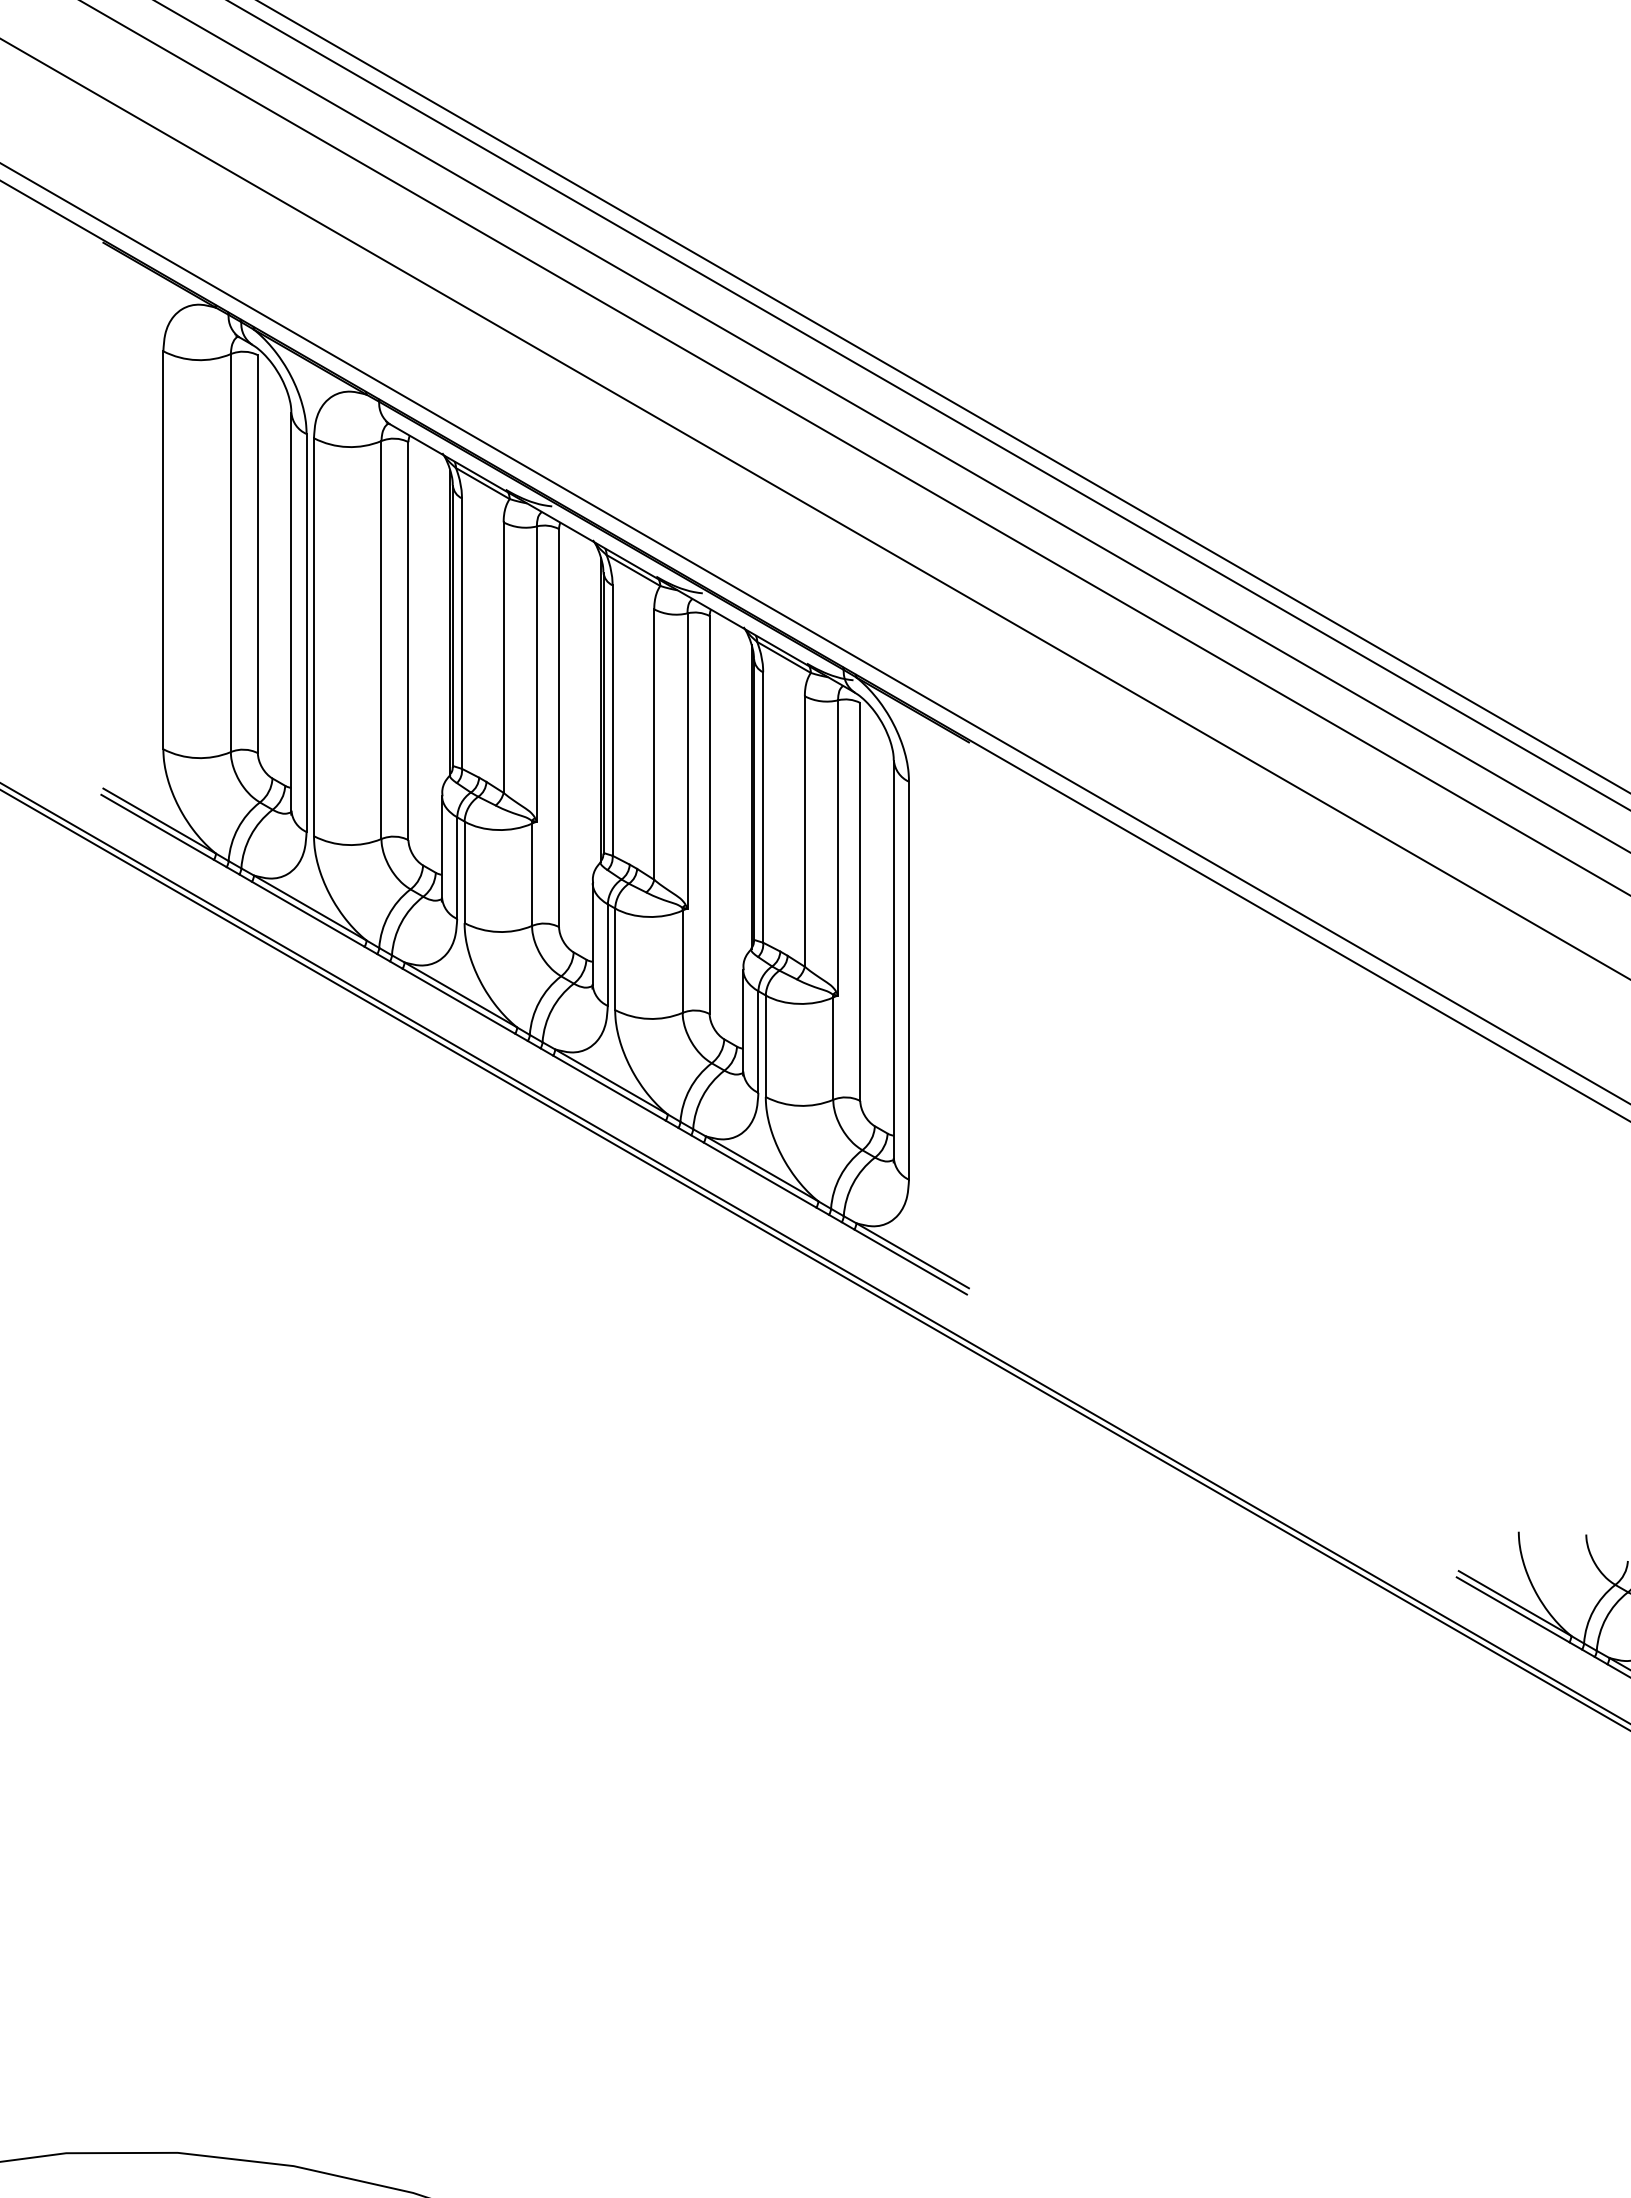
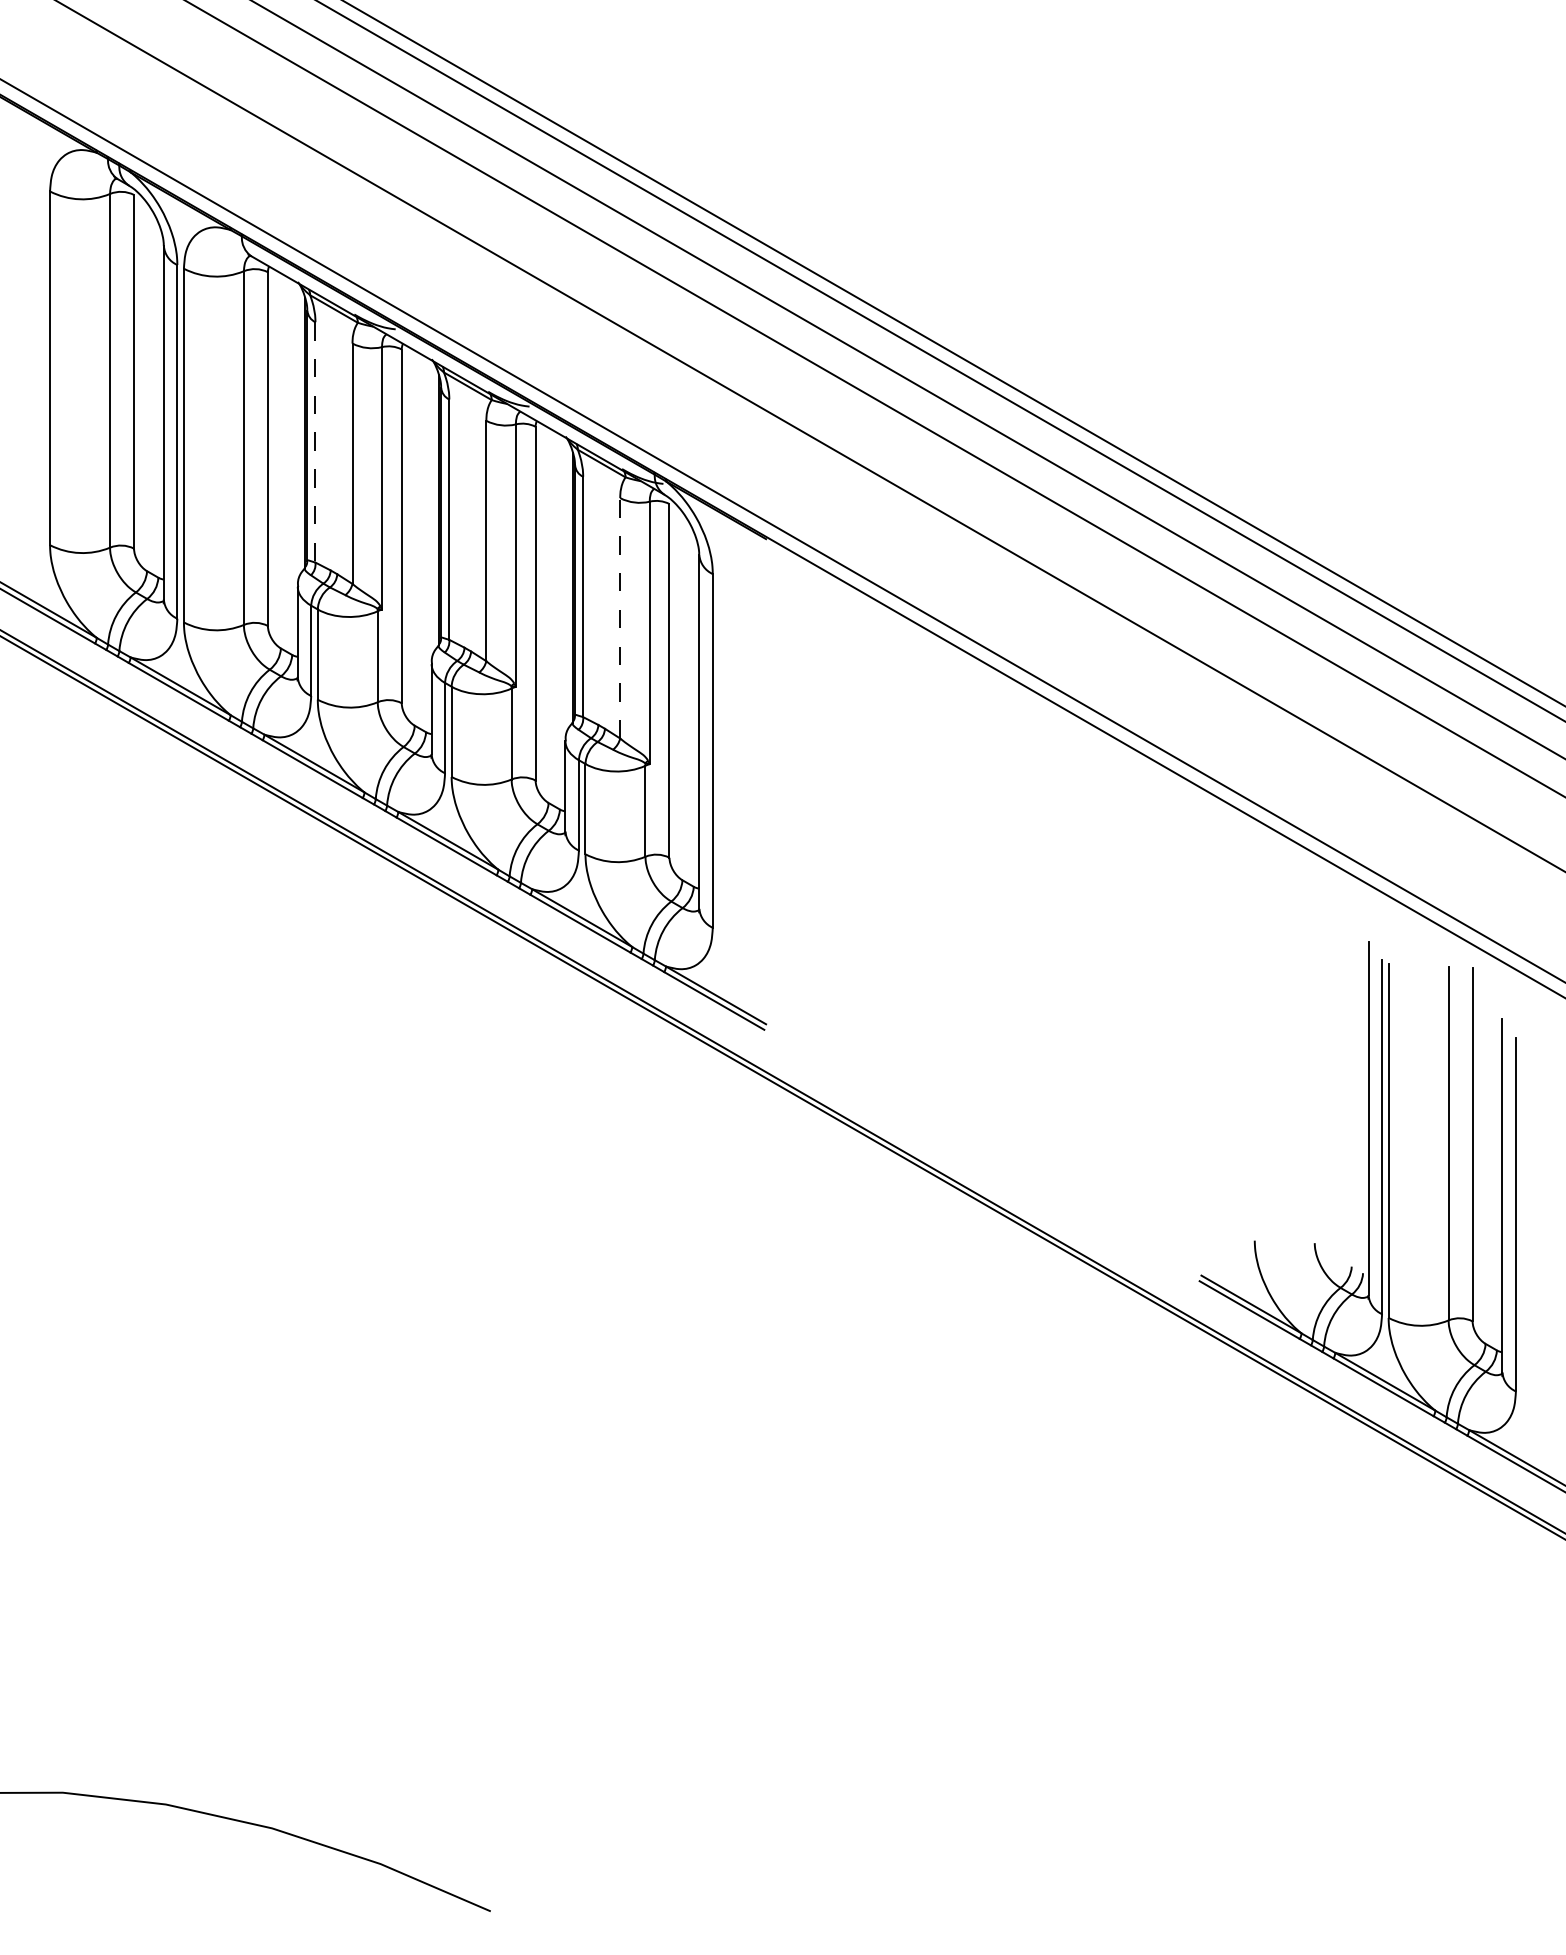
line: (462, 633) -> (315, 442), solid -> dashed
line: (805, 830) -> (620, 617), solid -> dashed

